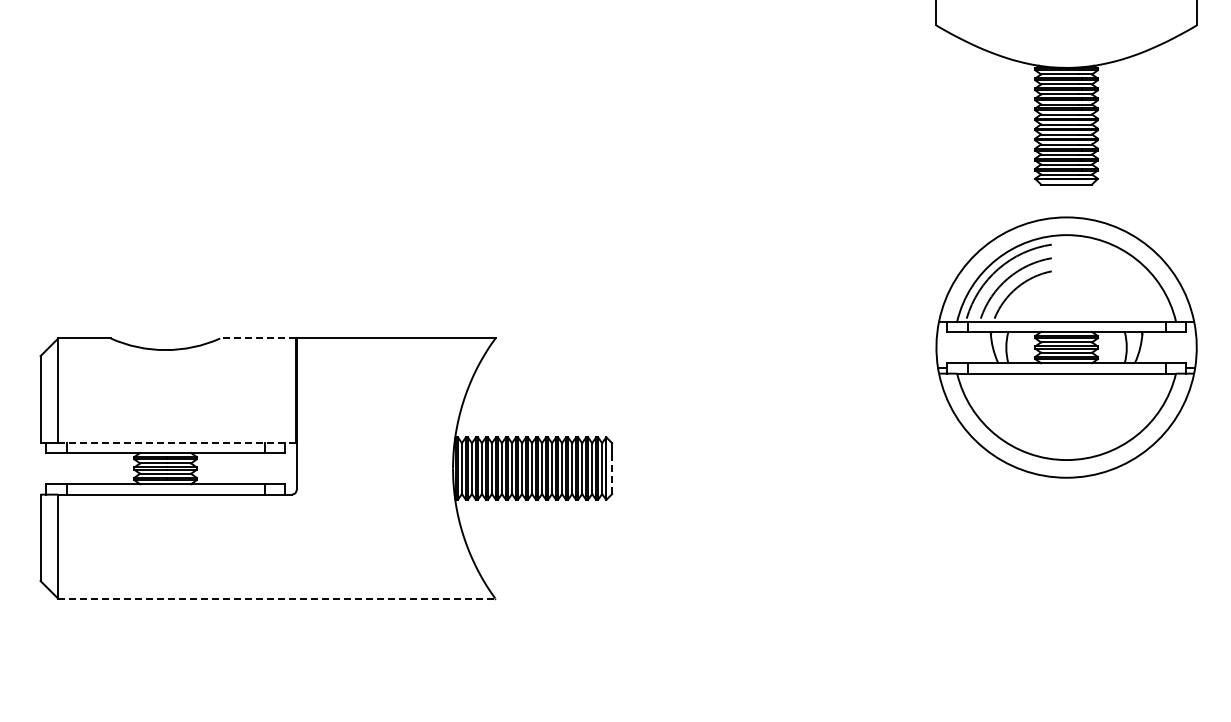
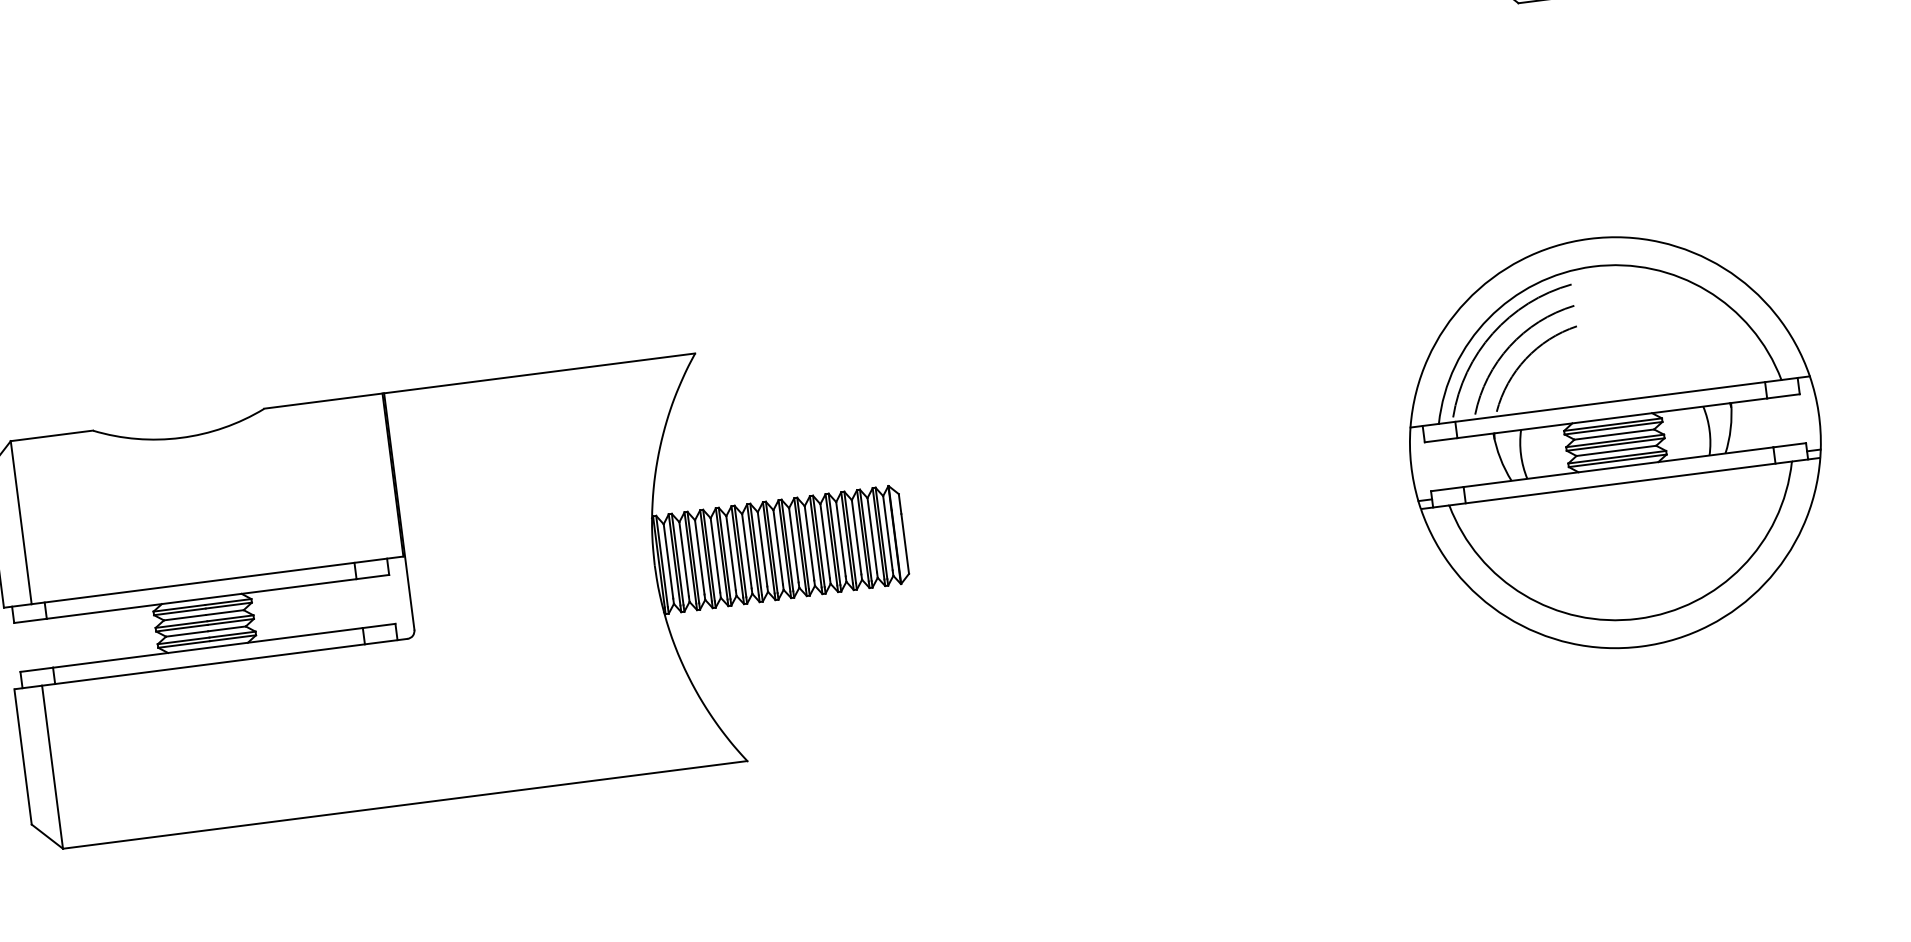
line: (257, 338) -> (322, 401), dashed -> solid
part: (1066, 347) -> (1615, 442), moved
line: (177, 442) -> (218, 580), dashed -> solid
line: (612, 474) -> (905, 543), dashed -> solid
line: (276, 598) -> (404, 804), dashed -> solid

